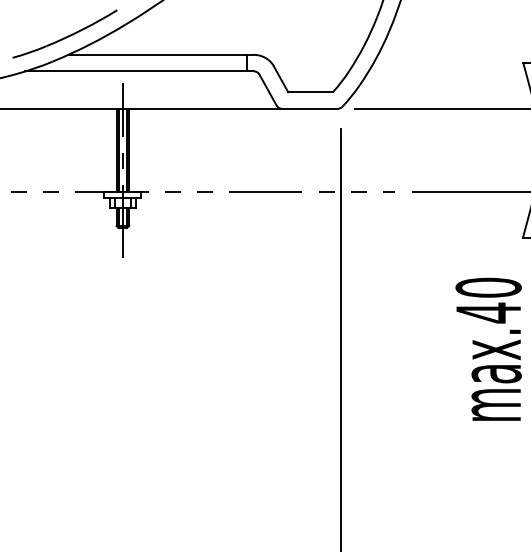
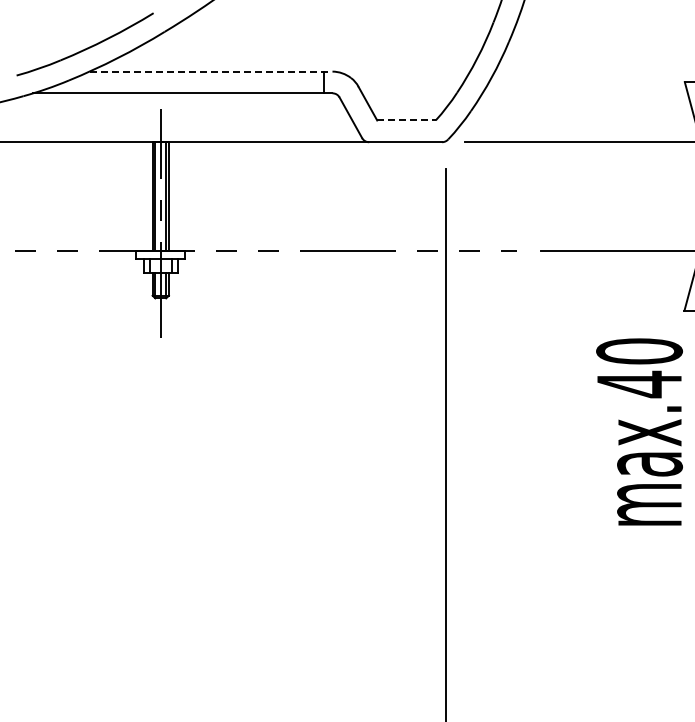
line: (161, 54) -> (211, 71), solid -> dashed
line: (310, 92) -> (406, 120), solid -> dashed
text: (488, 348) -> (639, 431), moved

